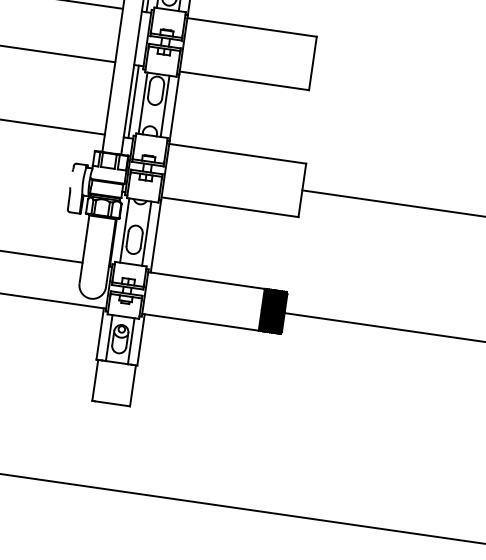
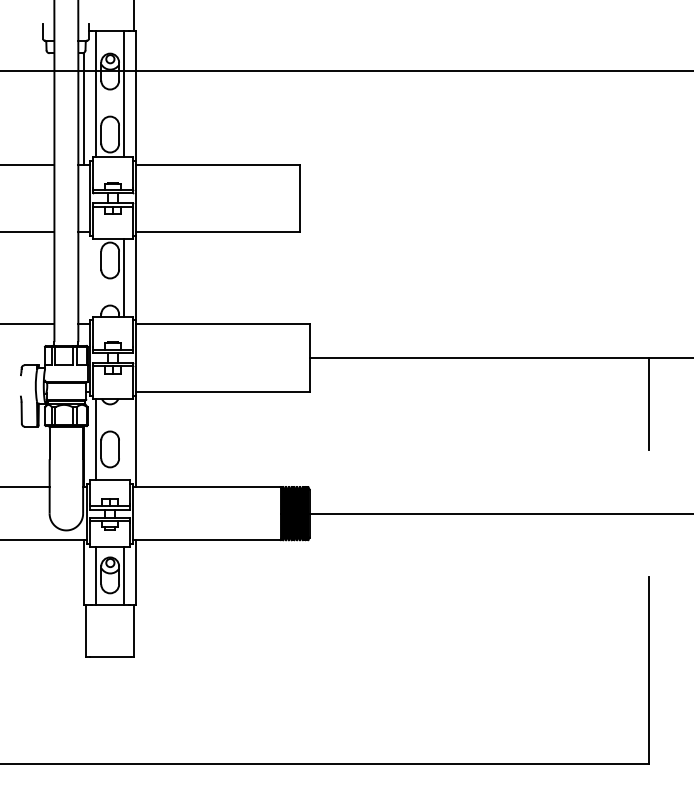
line: (133, 102) -> (84, 278), removed
line: (143, 103) -> (96, 278), removed
line: (147, 233) -> (124, 439), removed

